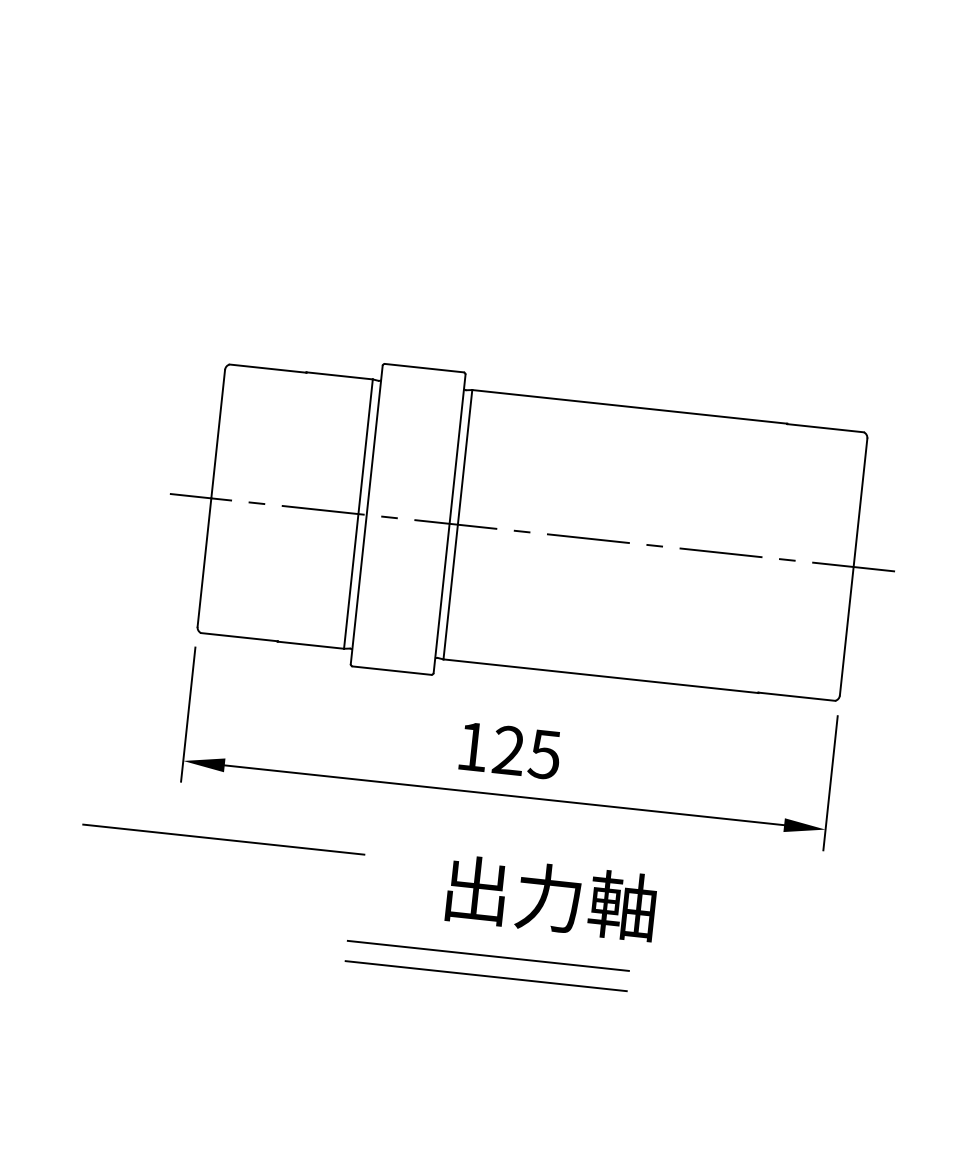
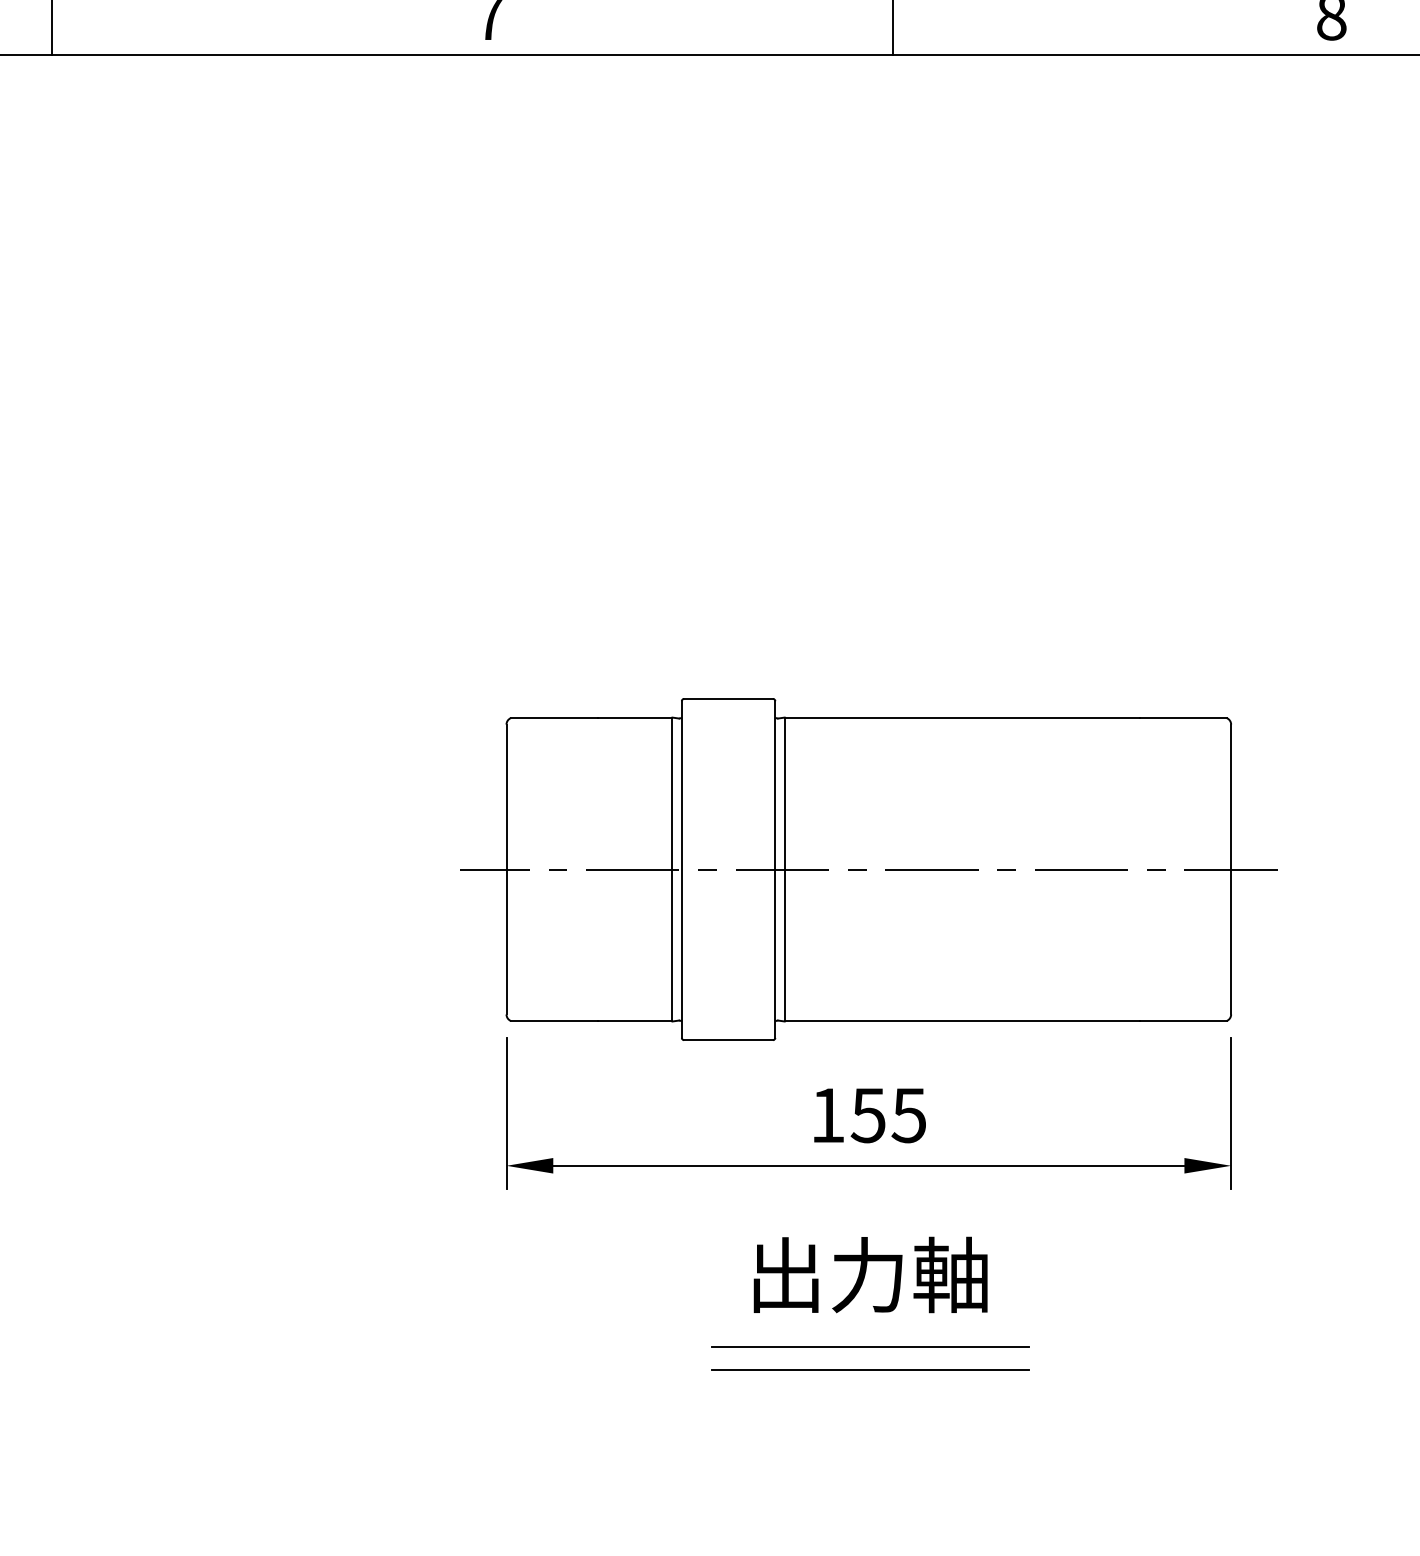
text: (508, 750) -> (867, 1115), 125 -> 155
line: (224, 839) -> (561, 1248), removed
text: (551, 897) -> (870, 1274), moved

